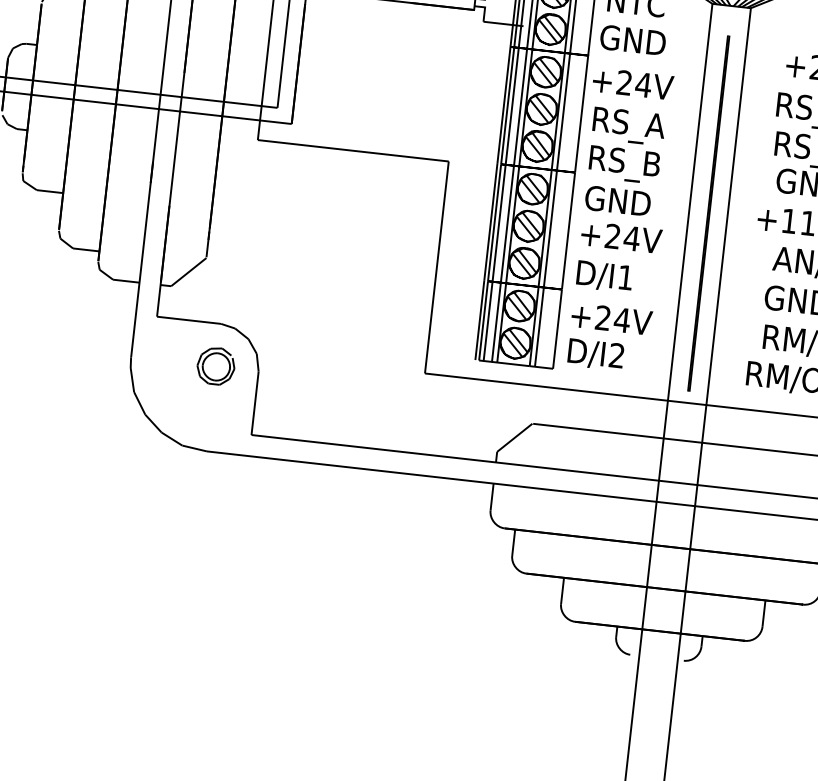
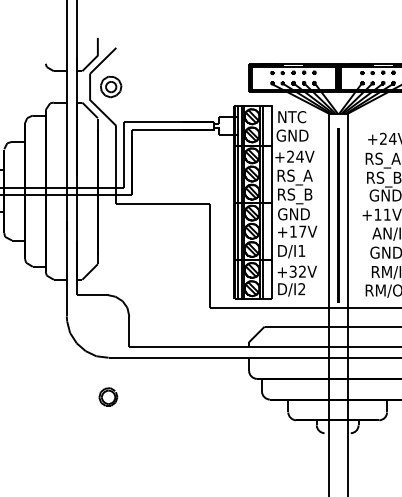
text: (623, 237) -> (298, 231), +24V -> +17V
text: (612, 318) -> (297, 271), +24V -> +32V
part: (216, 365) -> (108, 396), moved

